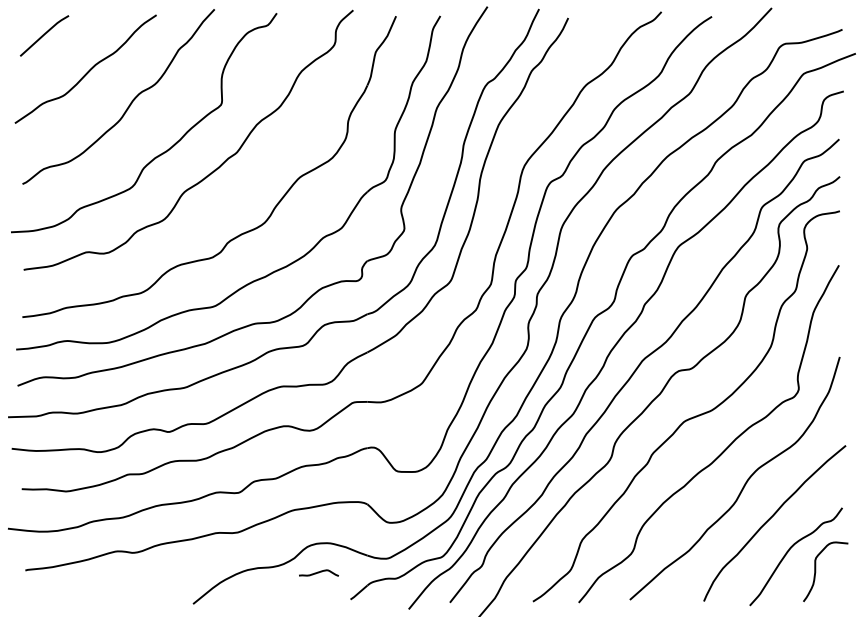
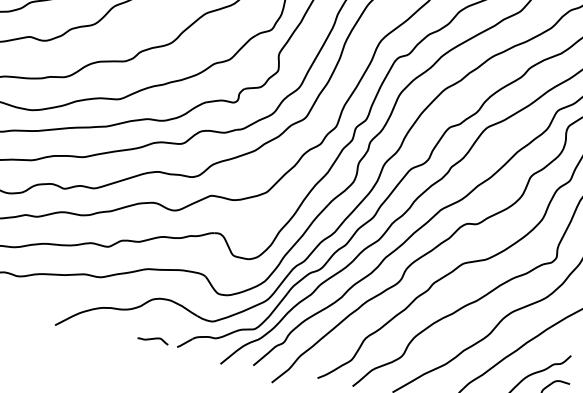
curve: (318, 572) -> (153, 338), moved

